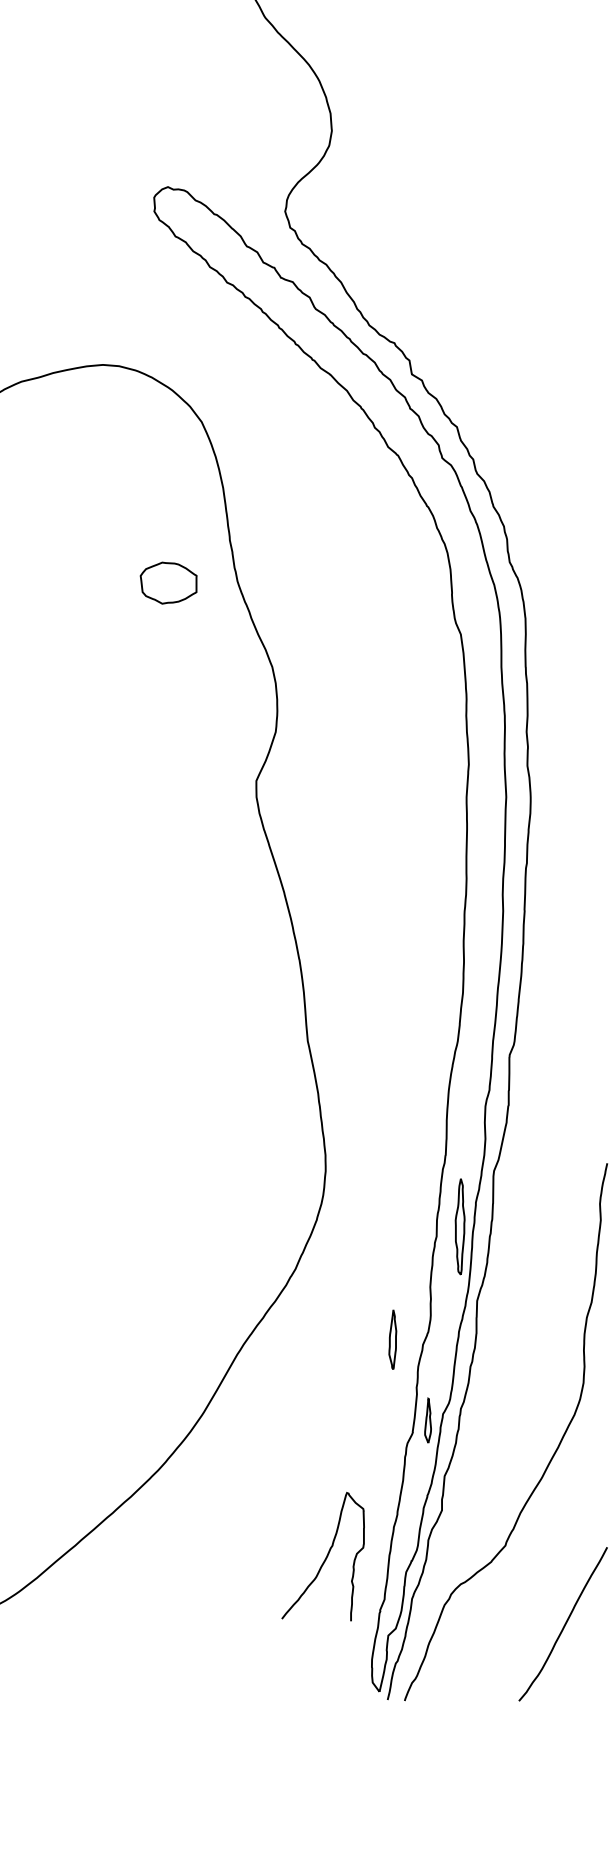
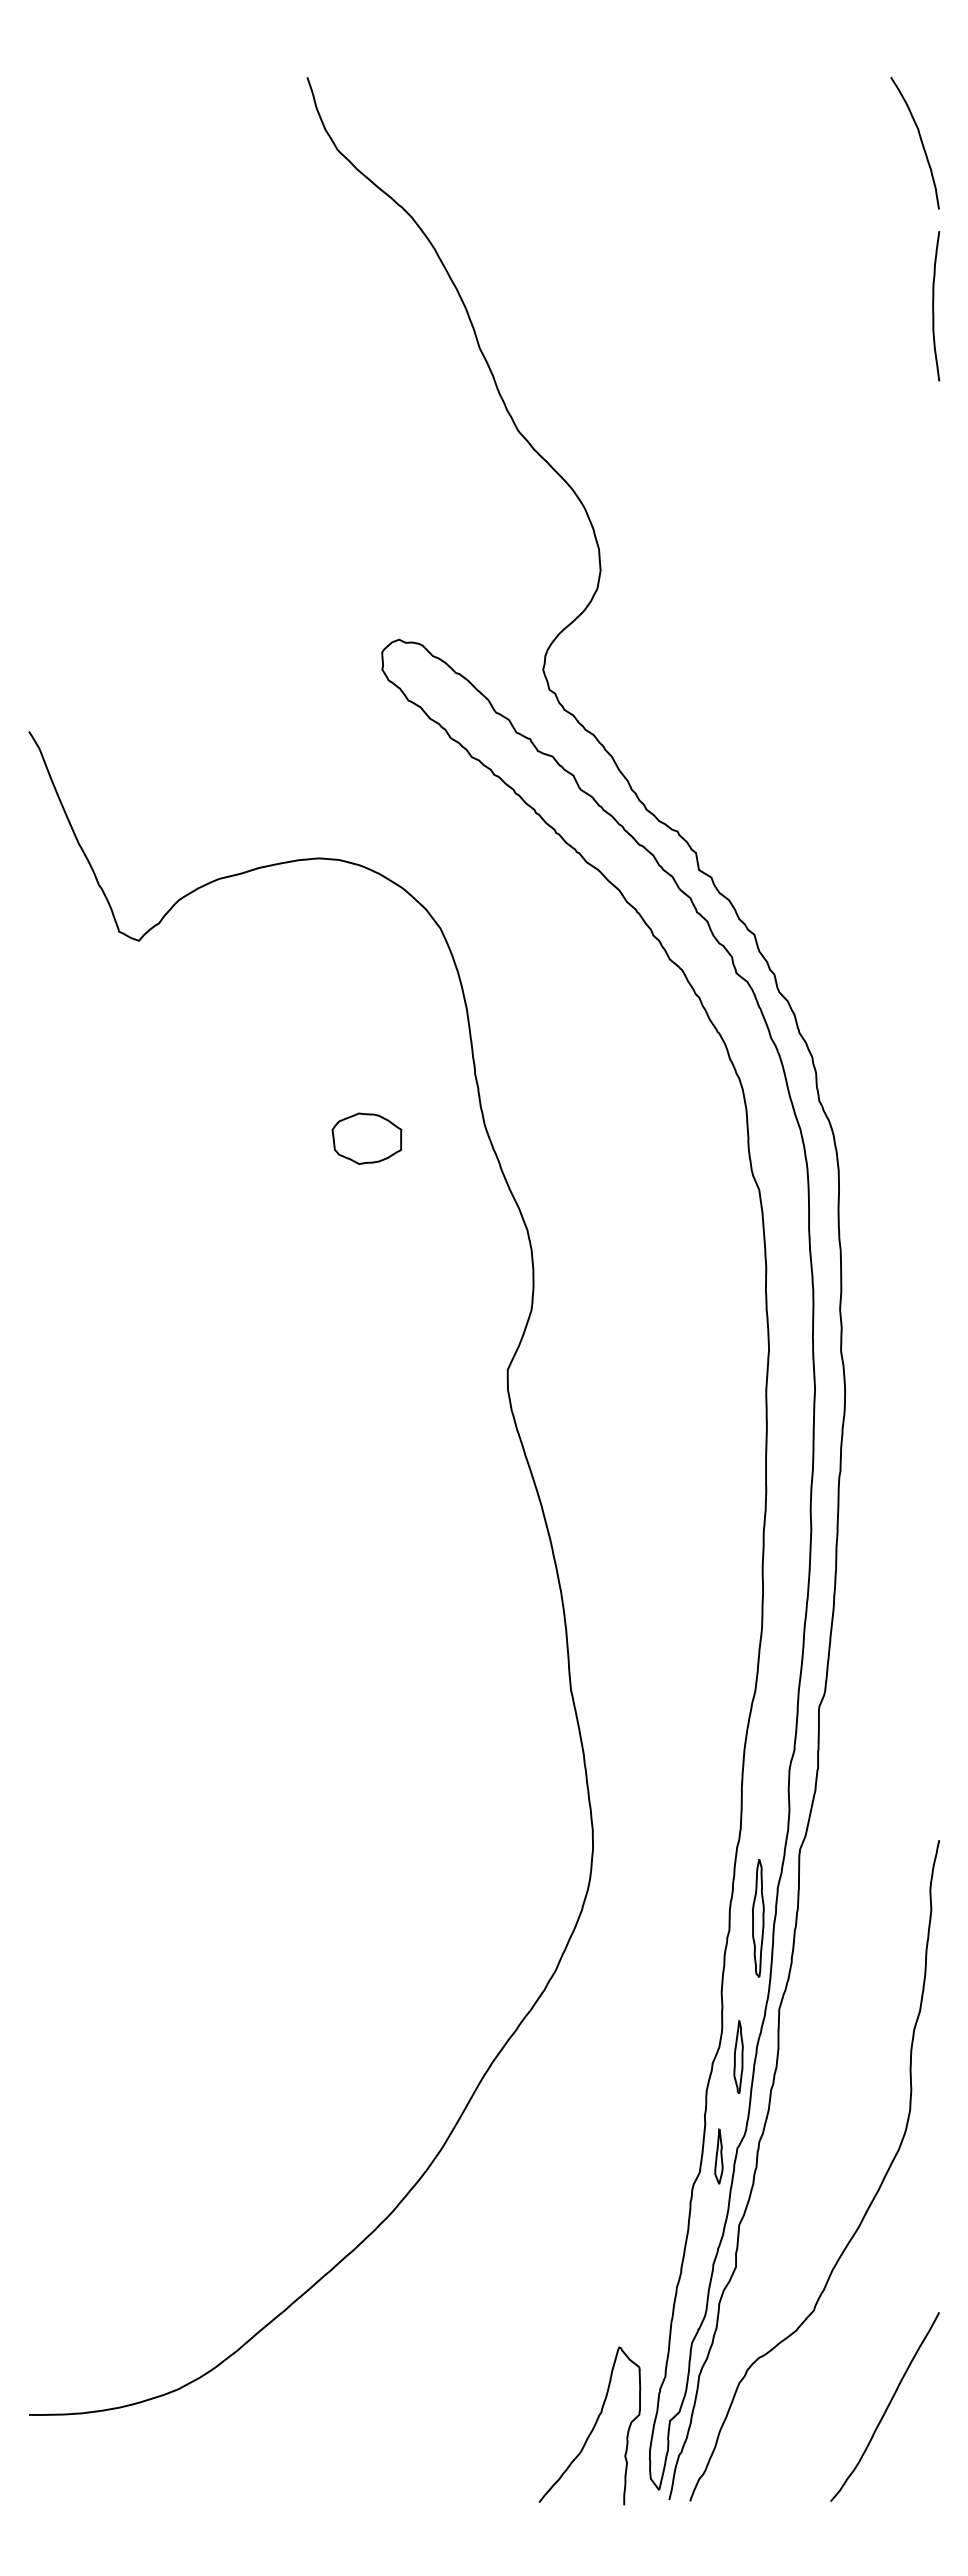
part: (168, 582) -> (366, 1138), moved
part: (392, 1339) -> (738, 2056), moved
curve: (325, 1557) -> (592, 2427), moved

